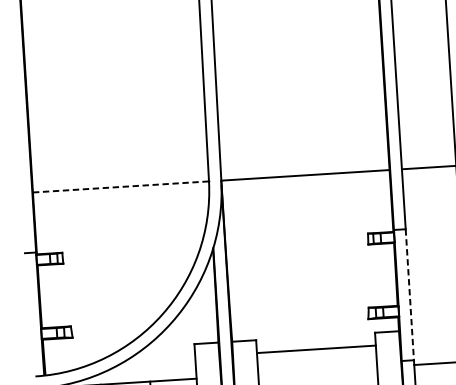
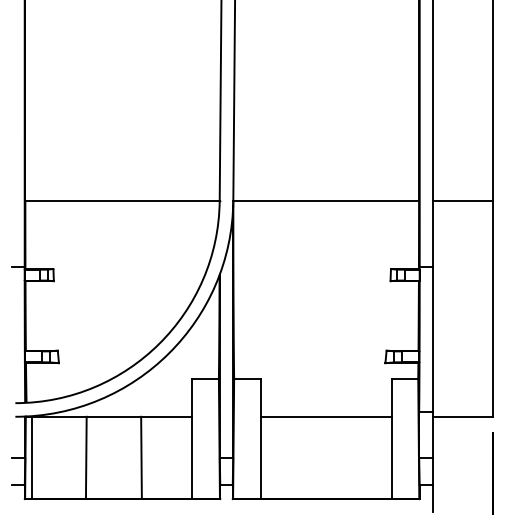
line: (121, 186) -> (123, 200), dashed -> solid
line: (409, 295) -> (432, 339), dashed -> solid
line: (315, 349) -> (325, 416), moved

